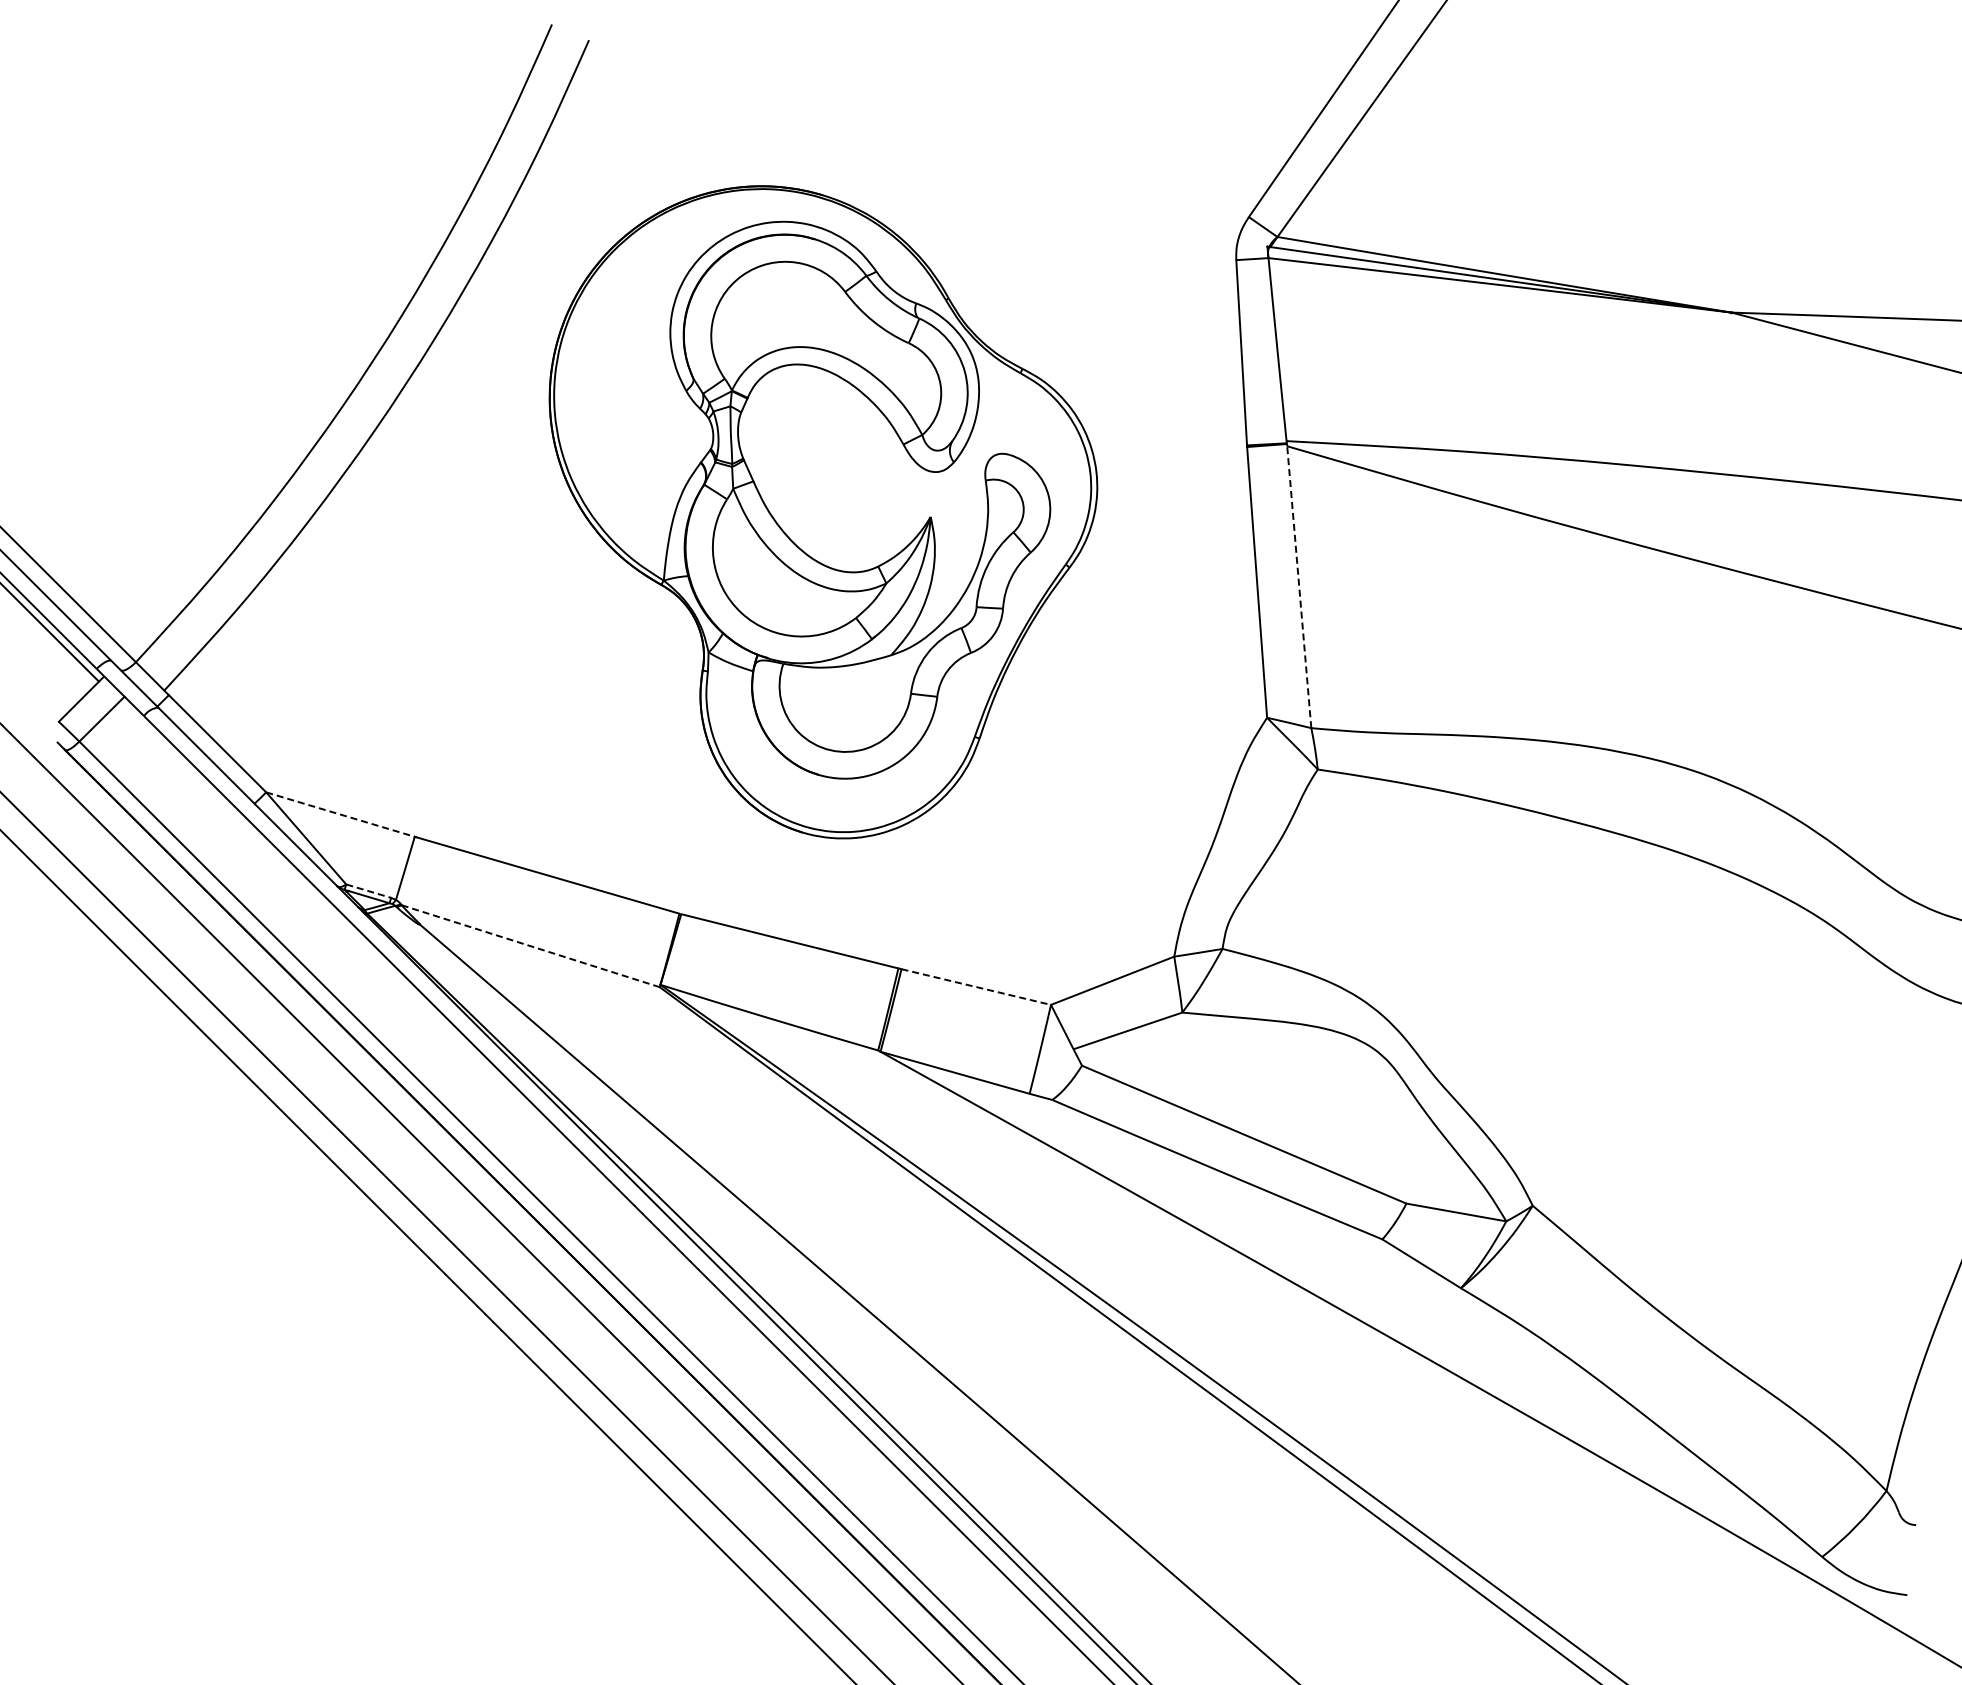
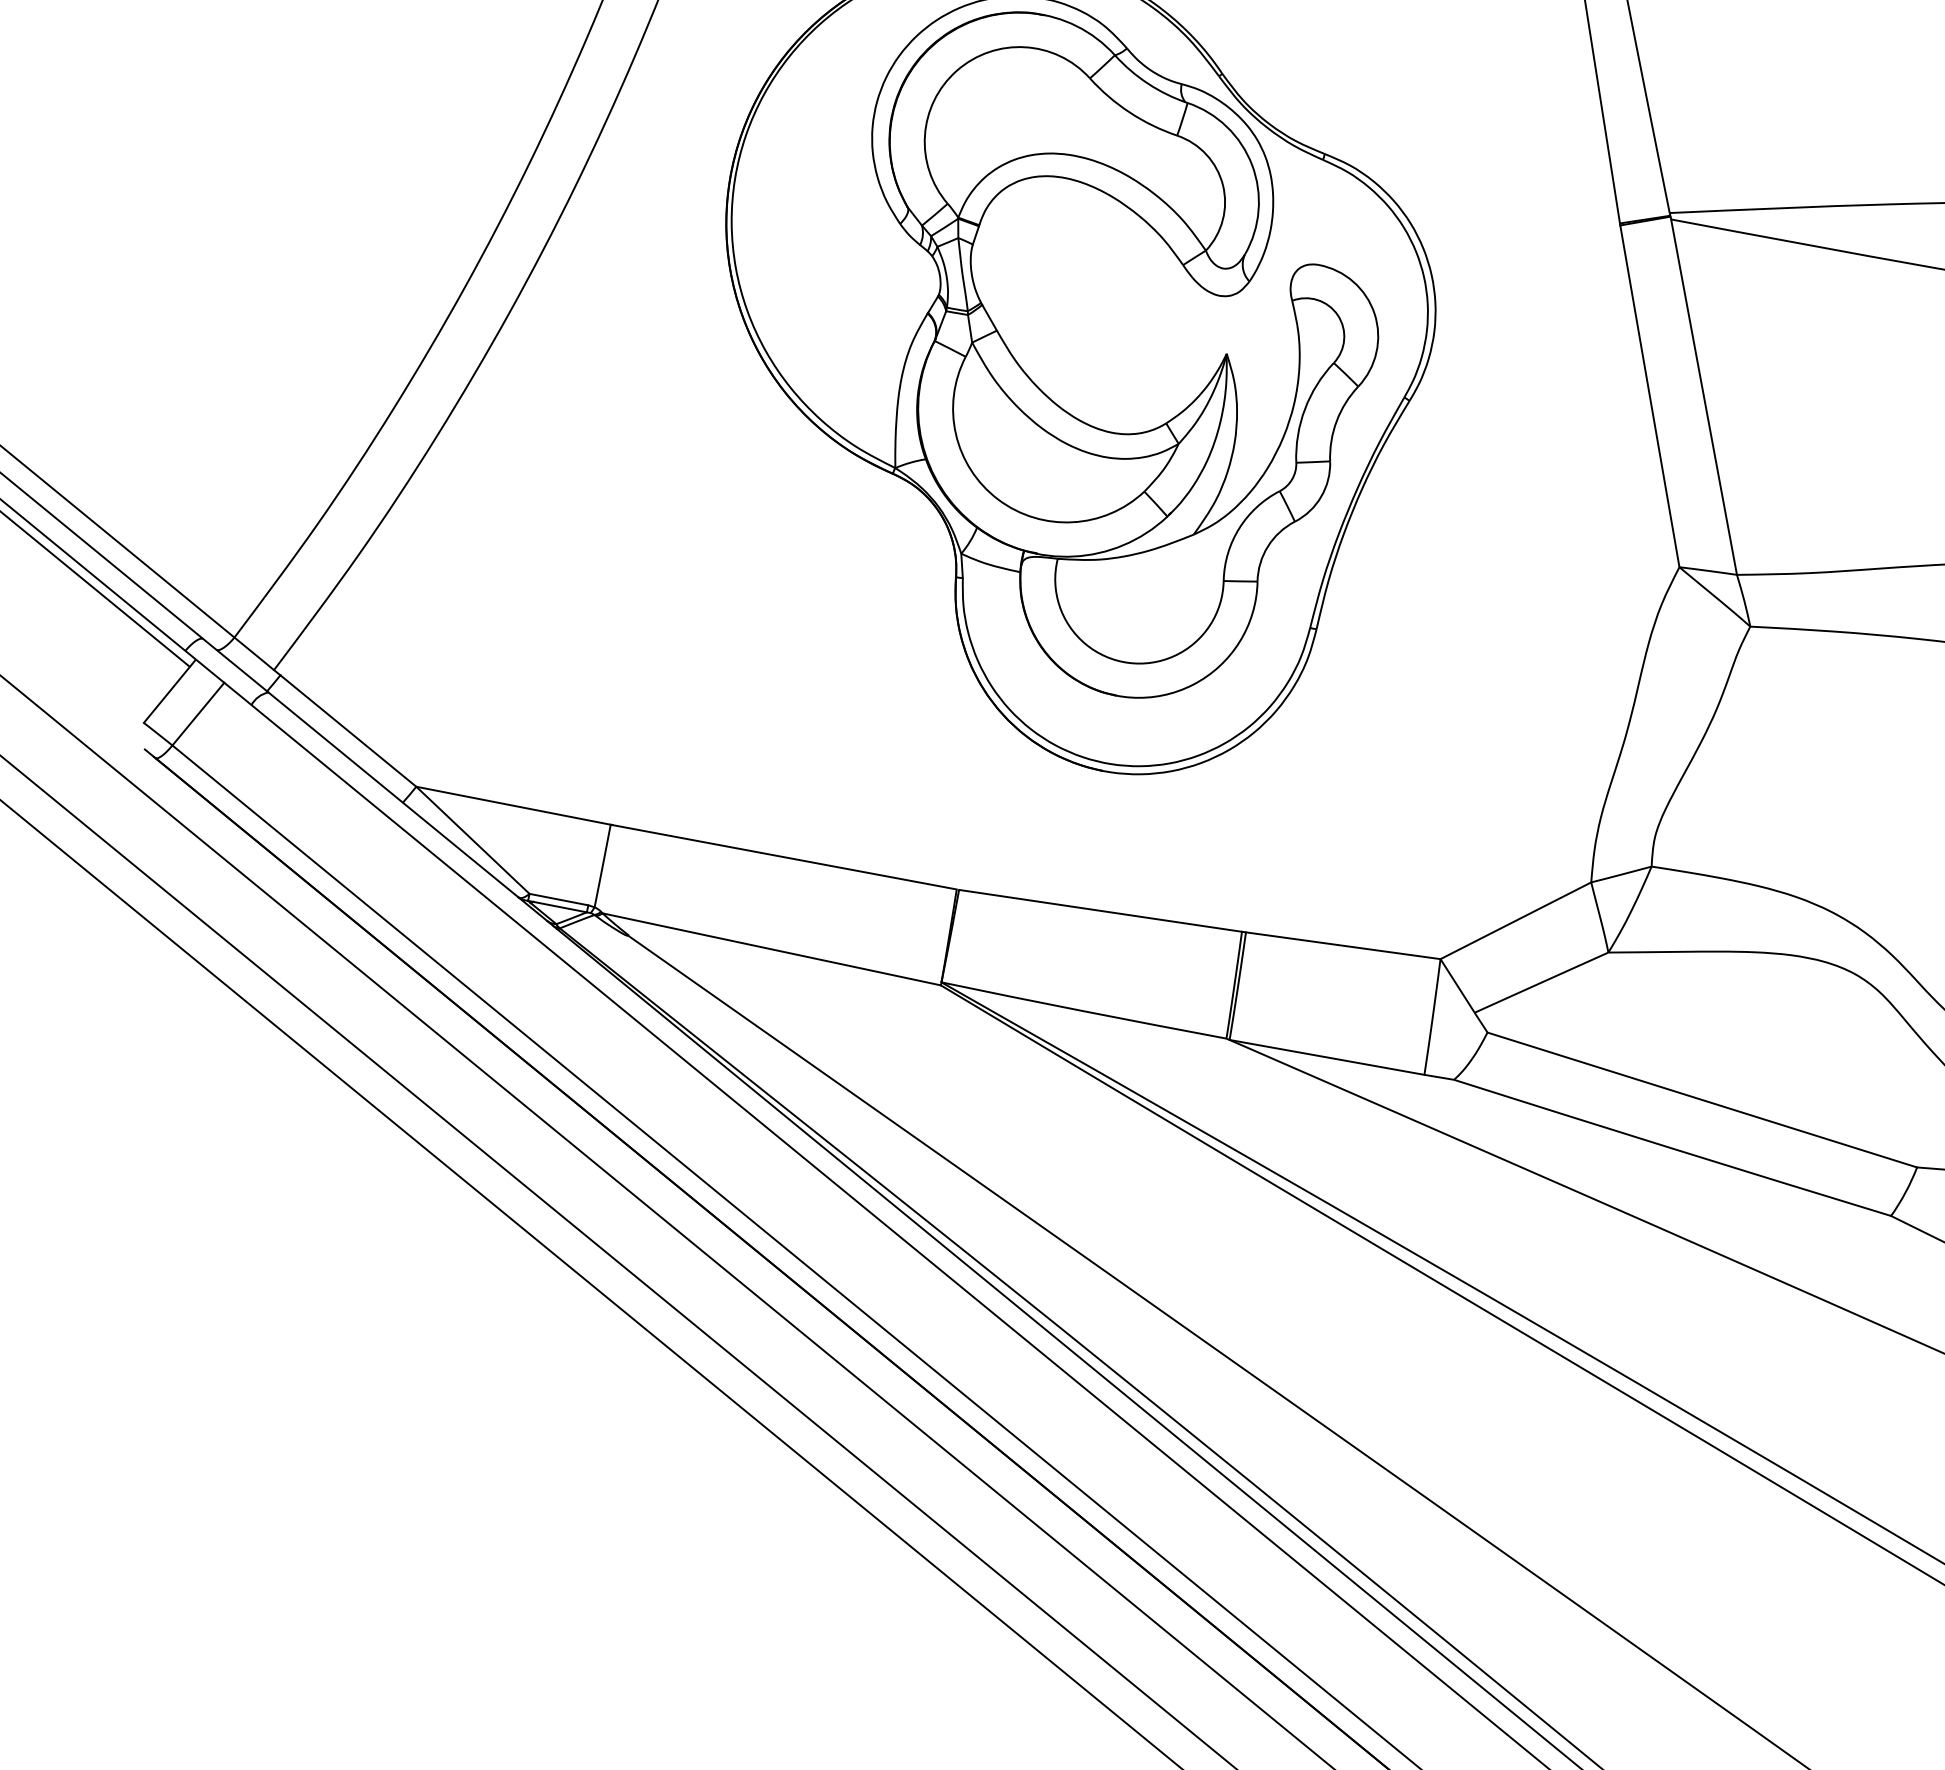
line: (1299, 586) -> (1704, 396), dashed -> solid
line: (340, 814) -> (513, 805), dashed -> solid
line: (369, 891) -> (559, 899), dashed -> solid
line: (531, 946) -> (772, 949), dashed -> solid
line: (976, 987) -> (1343, 946), dashed -> solid

